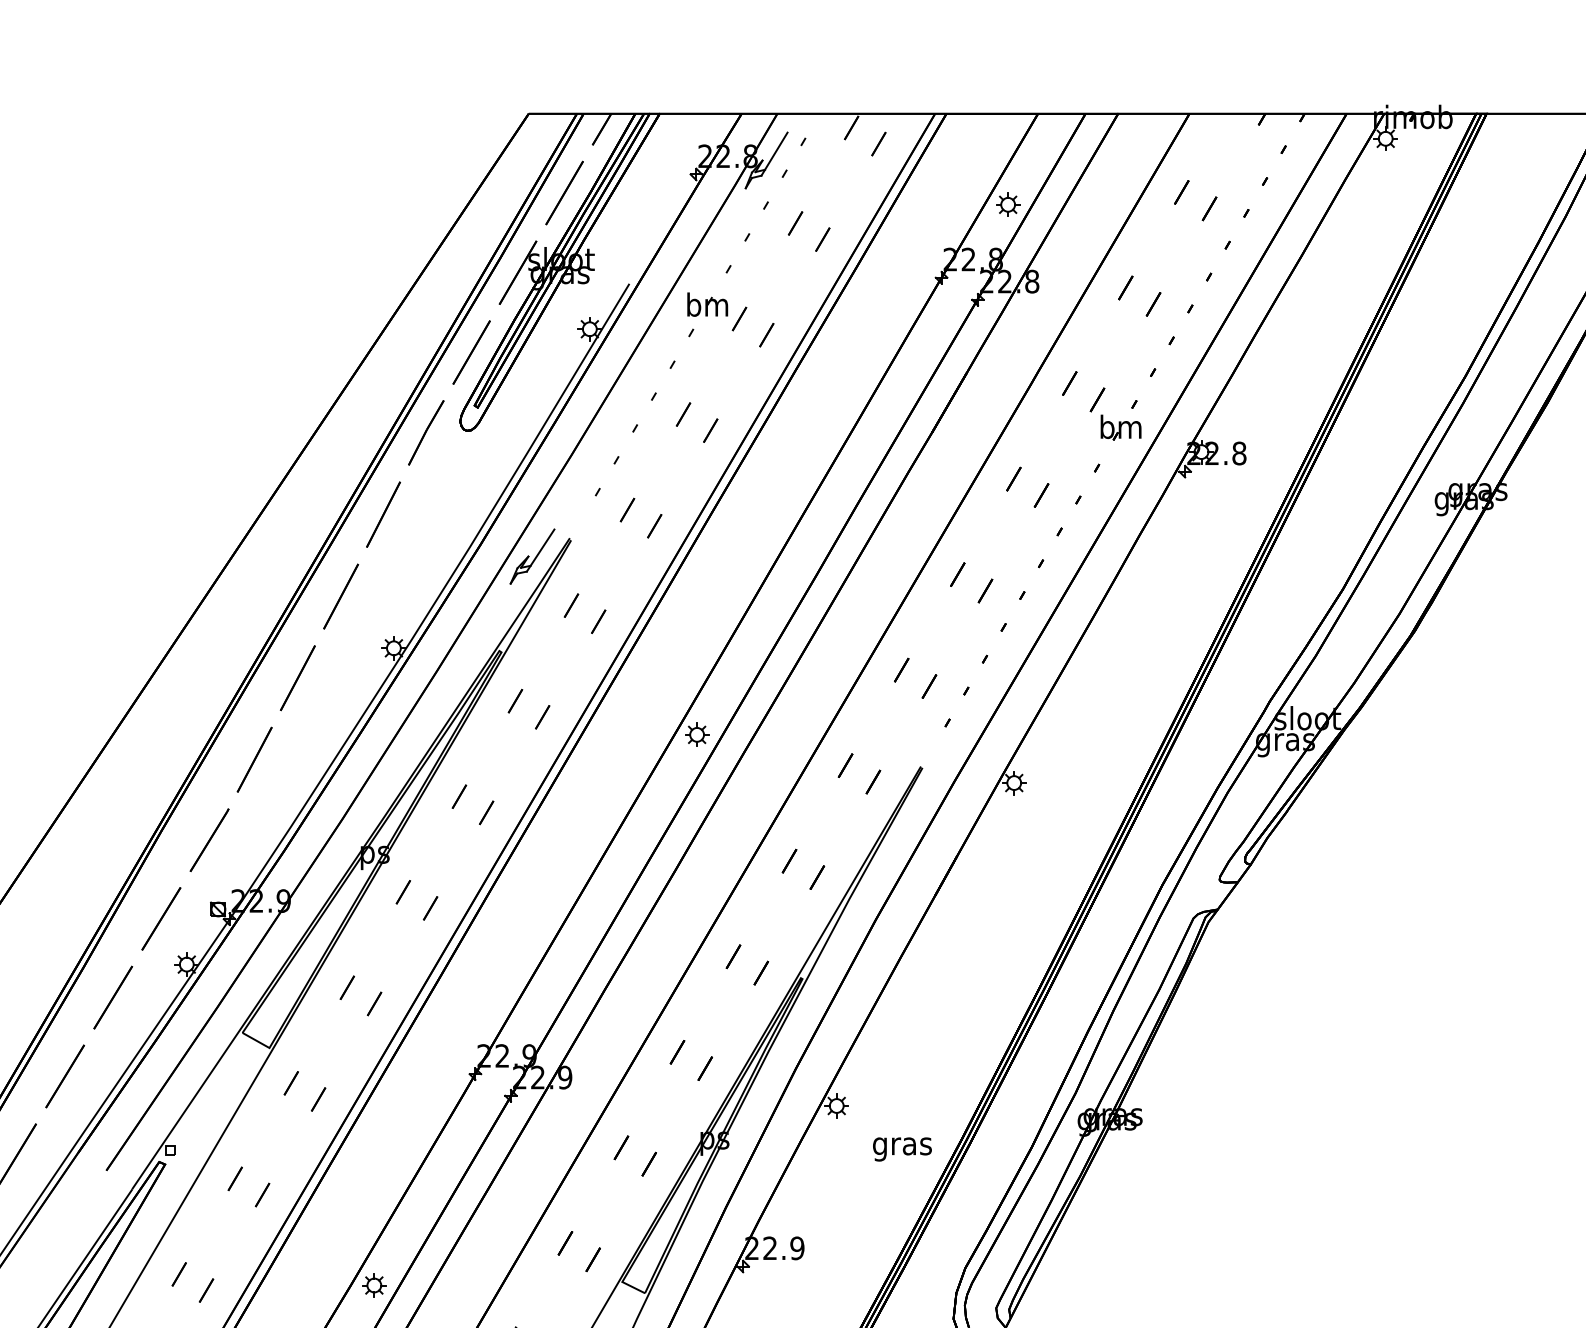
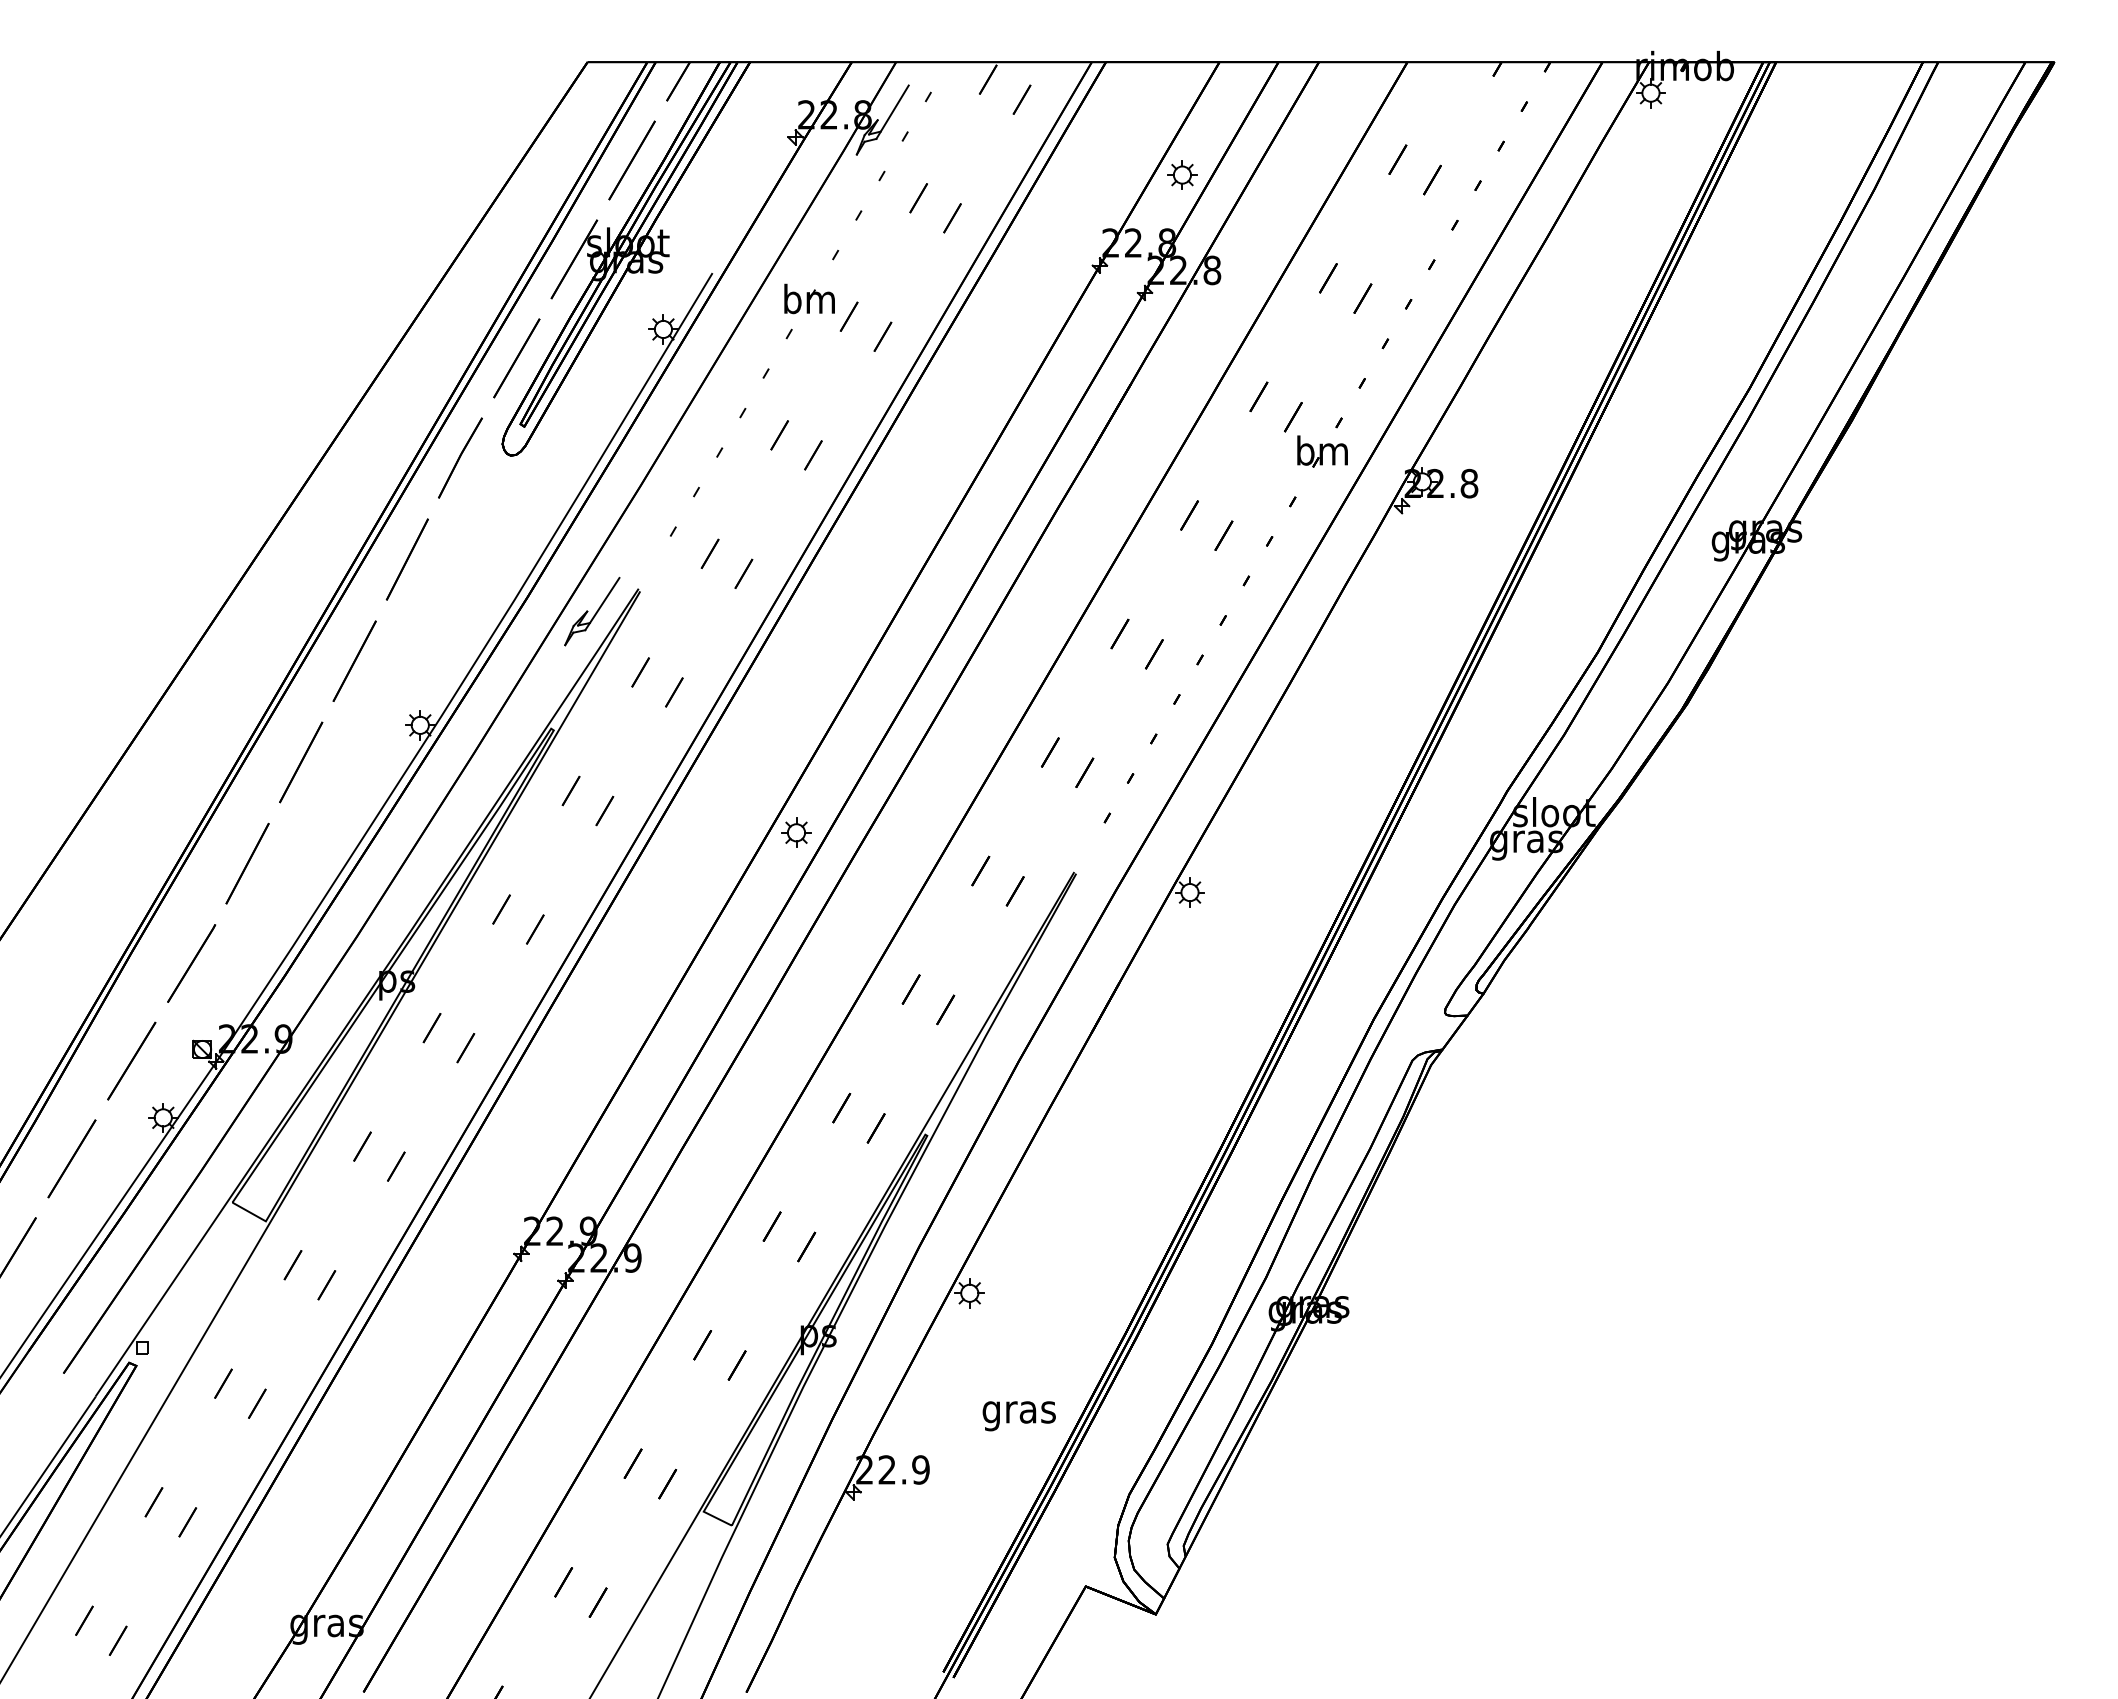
text: (901, 1149) -> (1018, 1416), moved
part: (373, 1285) -> (395, 1515), removed

